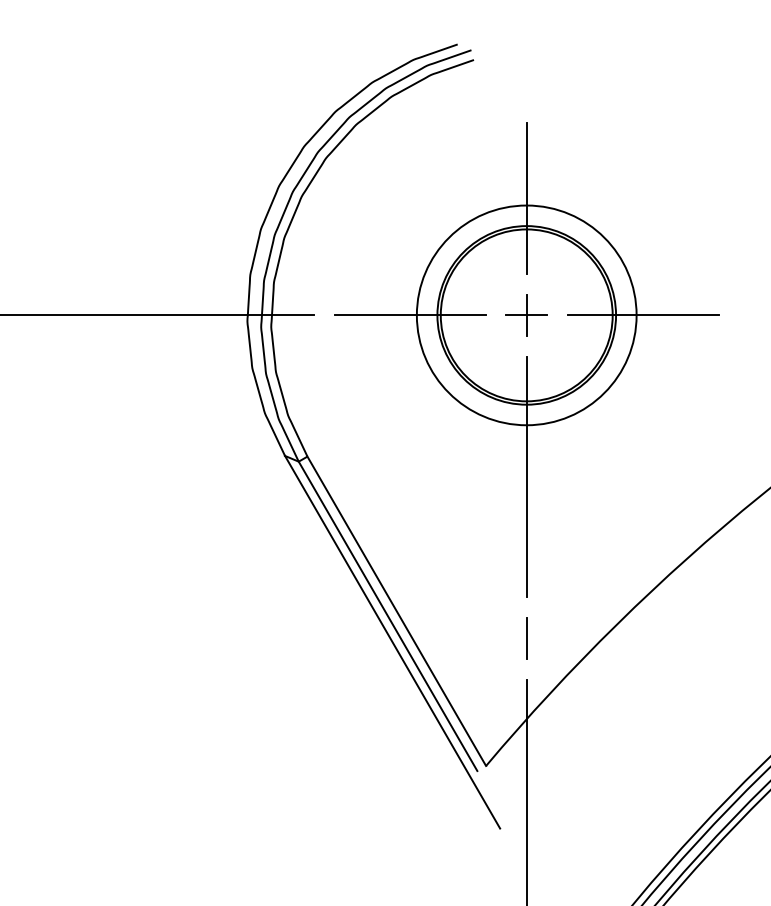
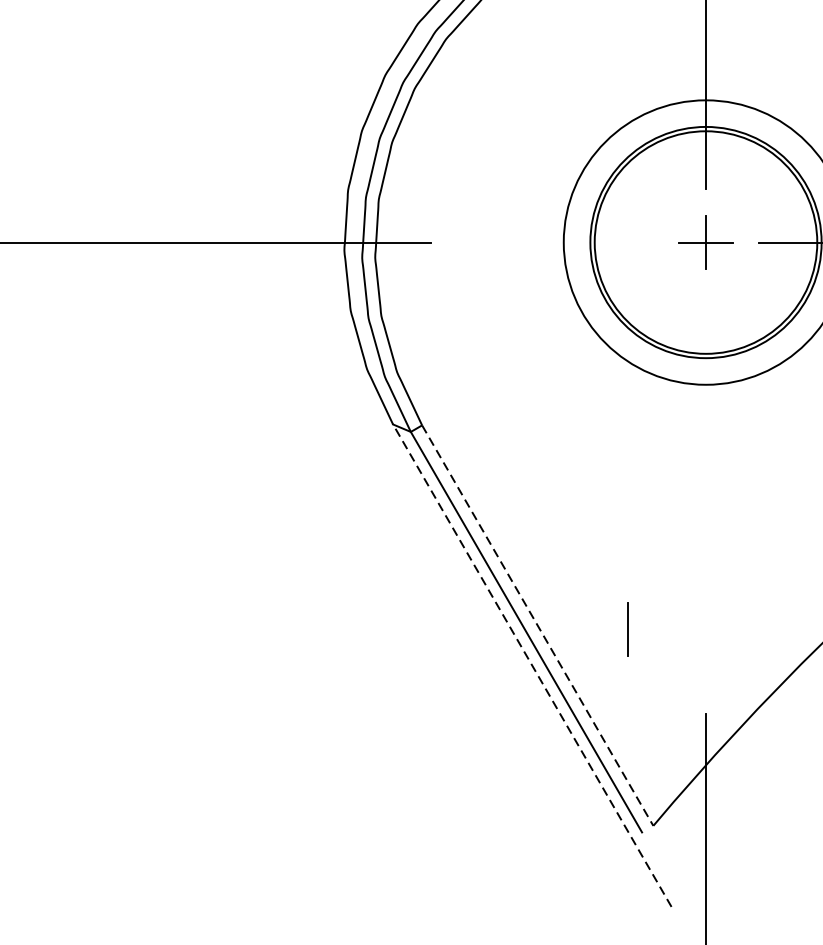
line: (409, 315) -> (554, 242), removed
line: (526, 476) -> (705, 451), removed
line: (396, 611) -> (537, 625), solid -> dashed
line: (526, 638) -> (628, 629), moved
line: (392, 641) -> (532, 664), solid -> dashed

